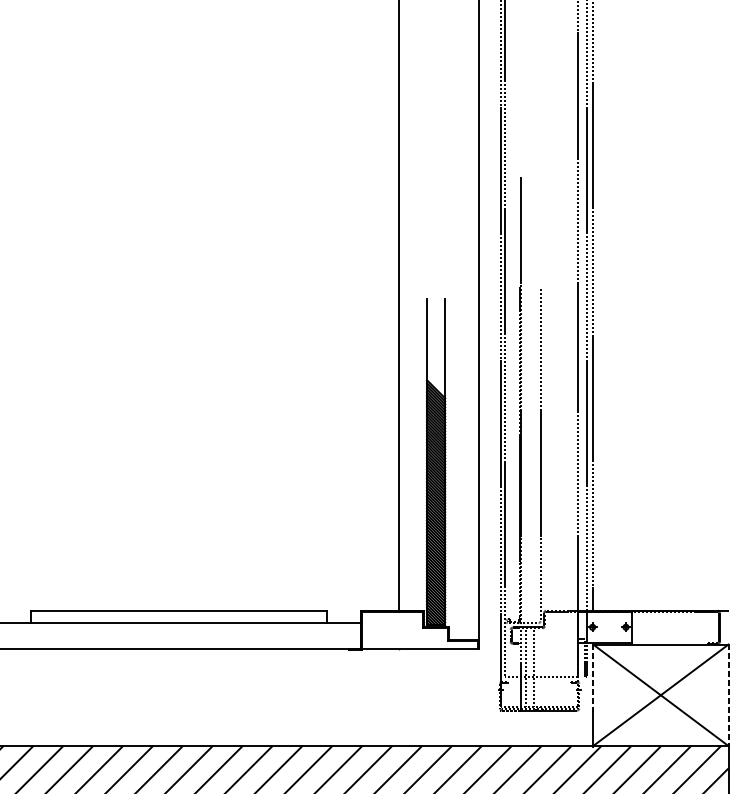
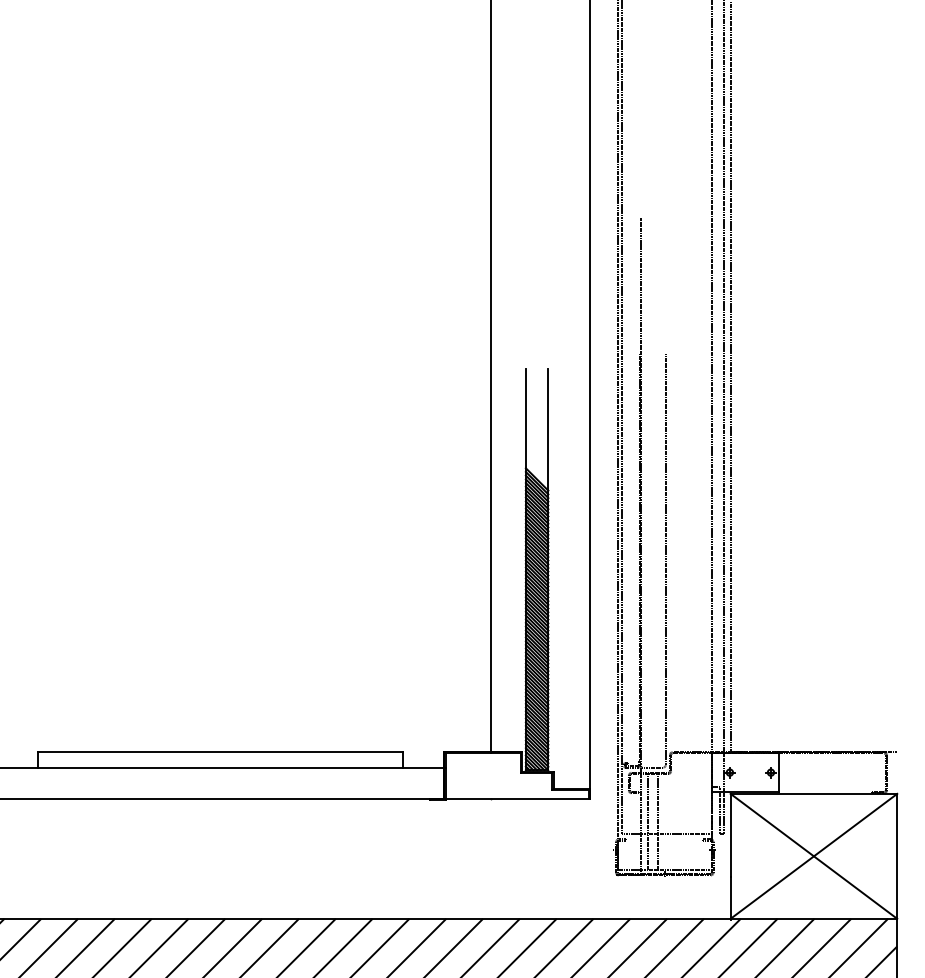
line: (593, 678) -> (730, 835), dashed -> solid
line: (728, 695) -> (897, 856), dashed -> solid

